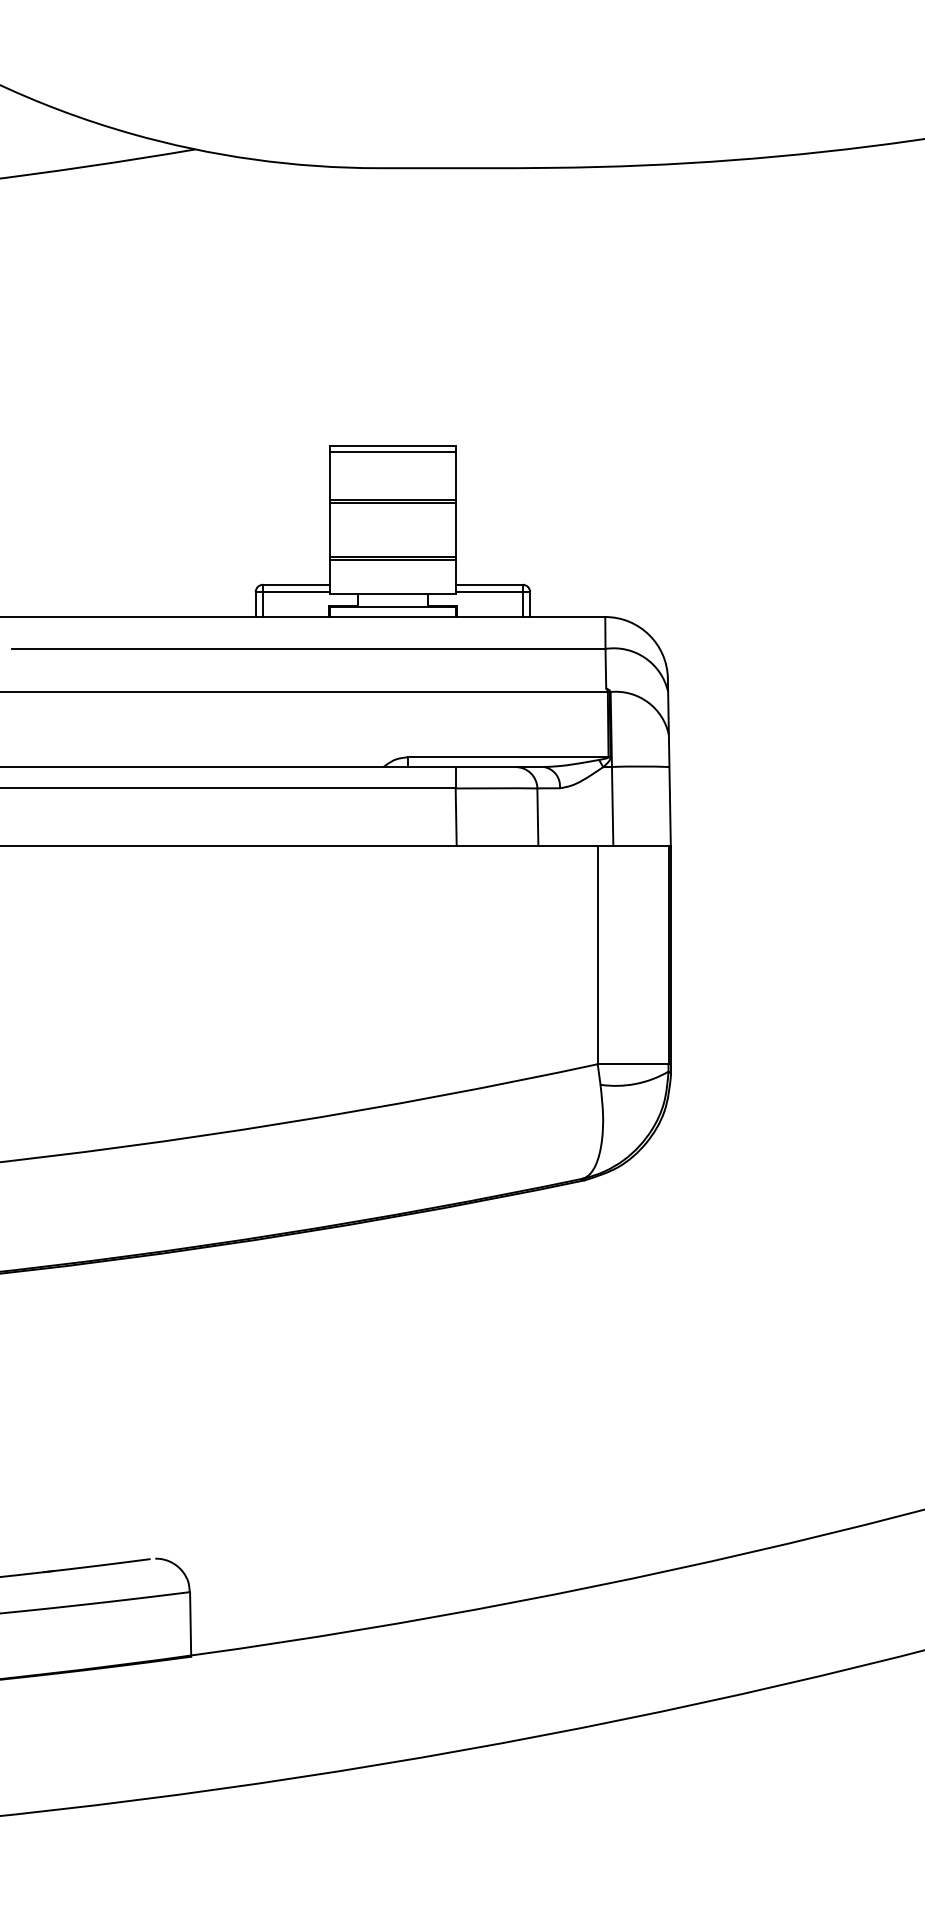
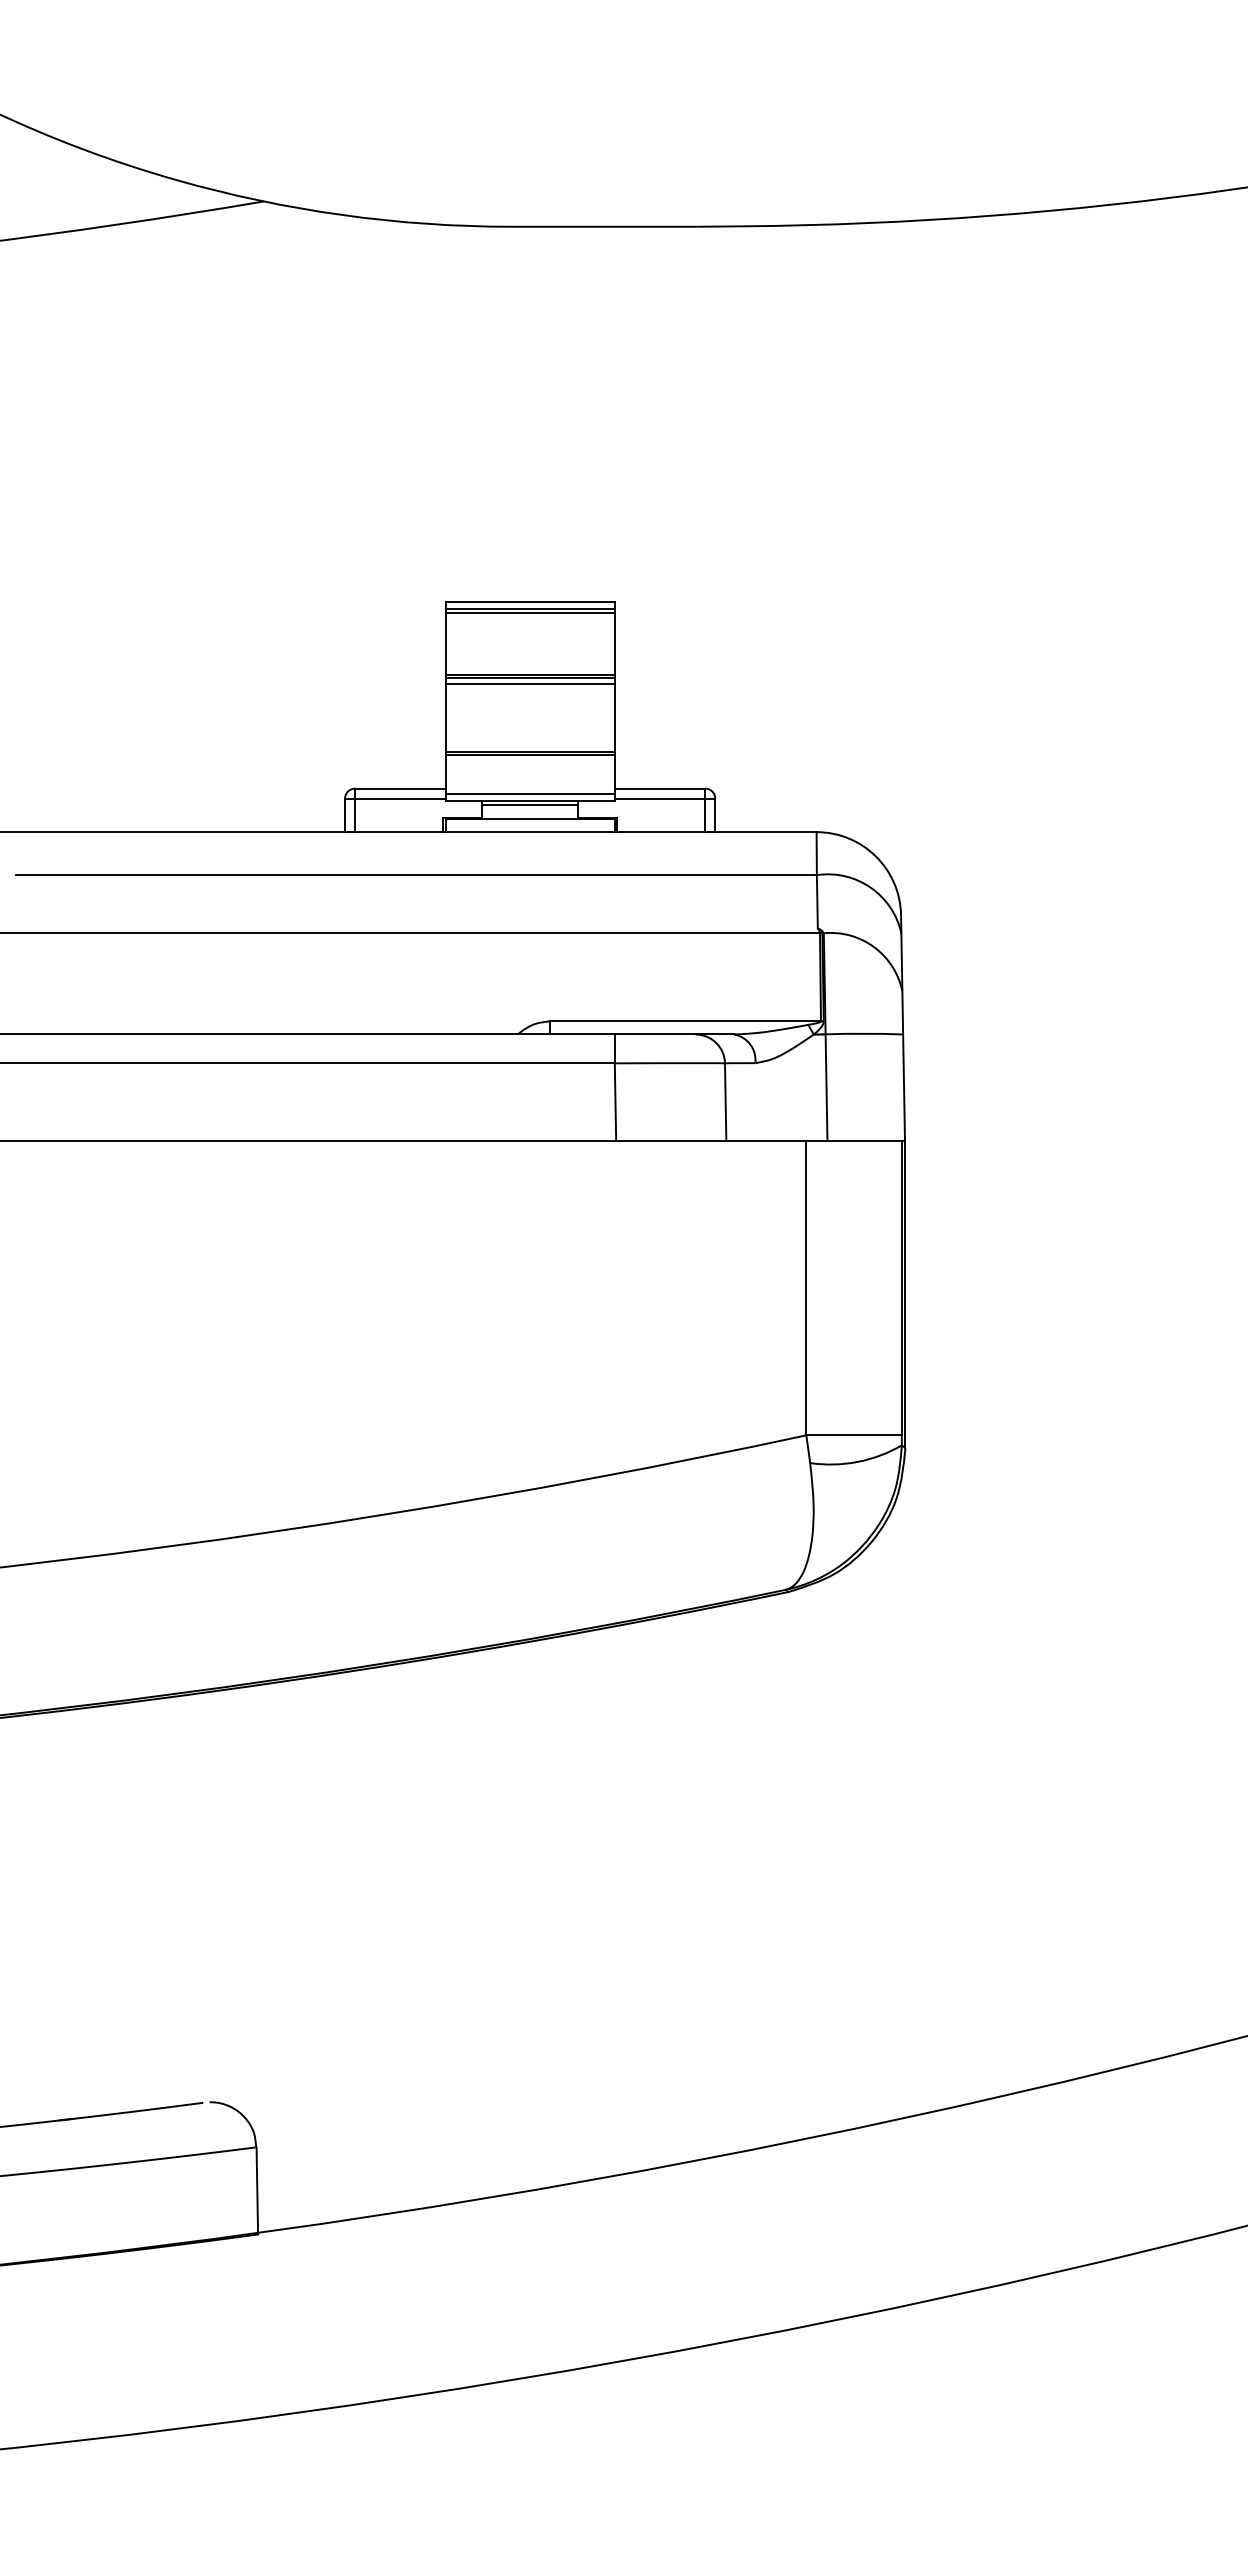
line: (392, 454) -> (529, 612), added
line: (392, 507) -> (529, 684), added
line: (392, 588) -> (529, 793), added
line: (392, 596) -> (529, 804), added

